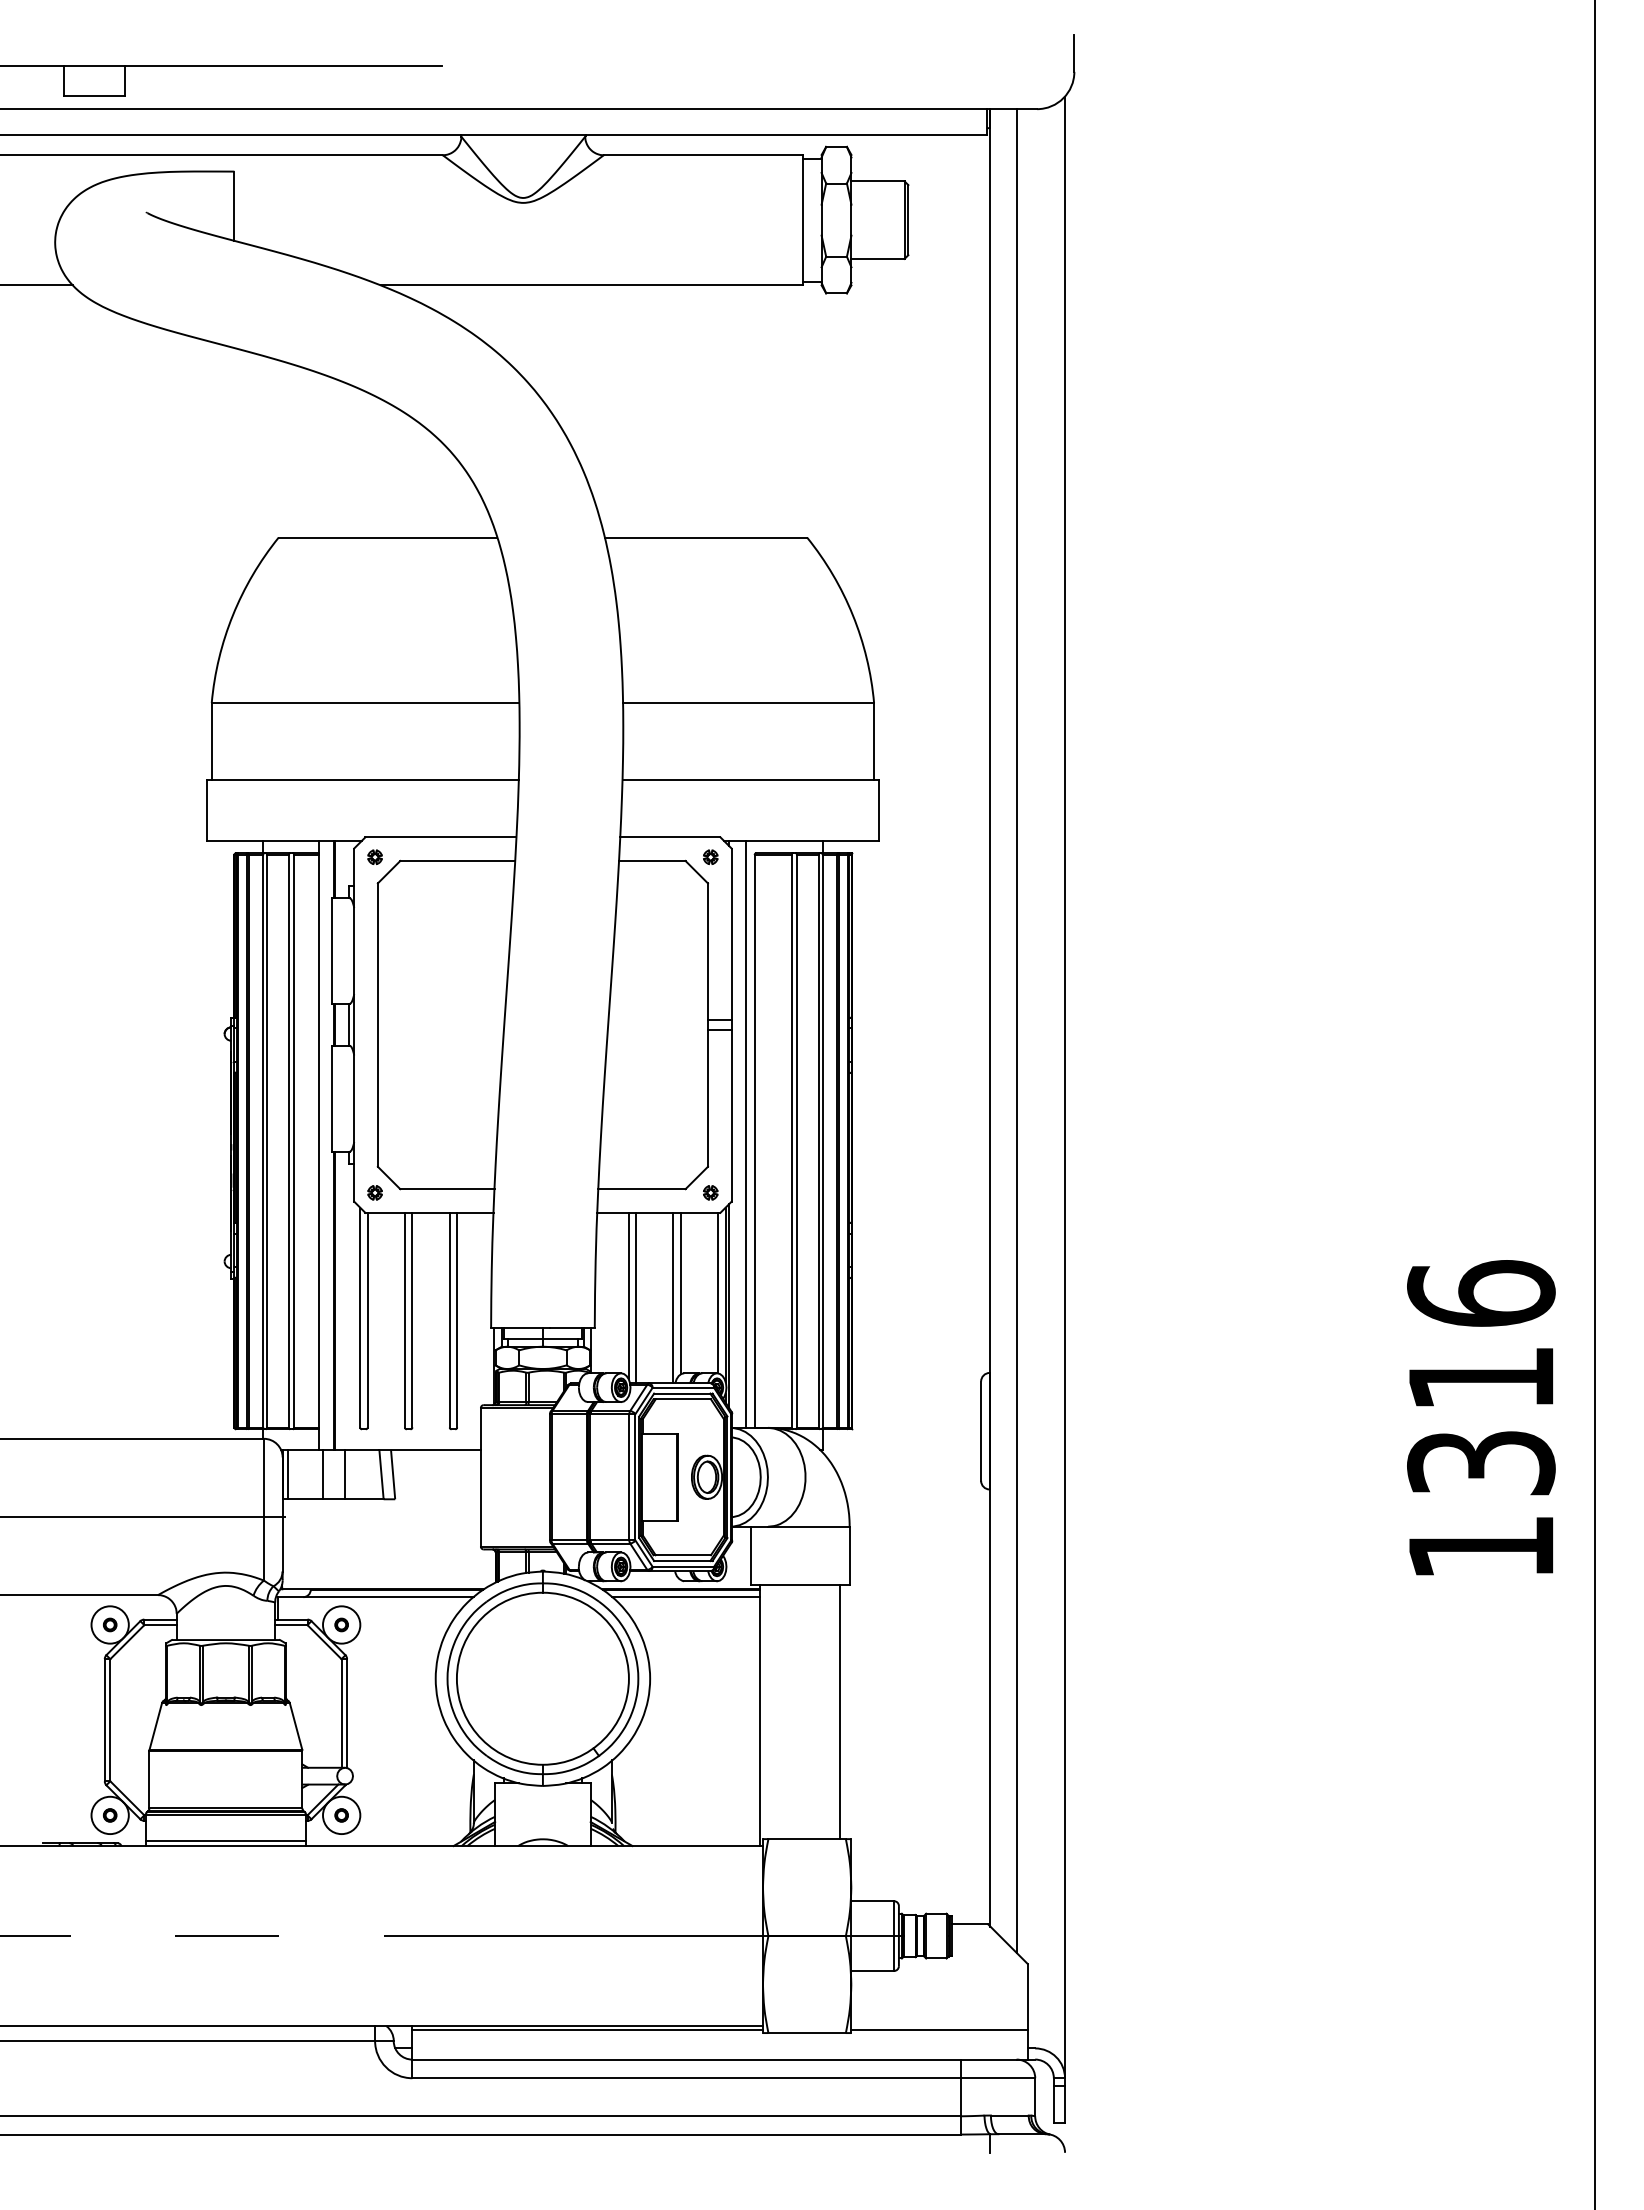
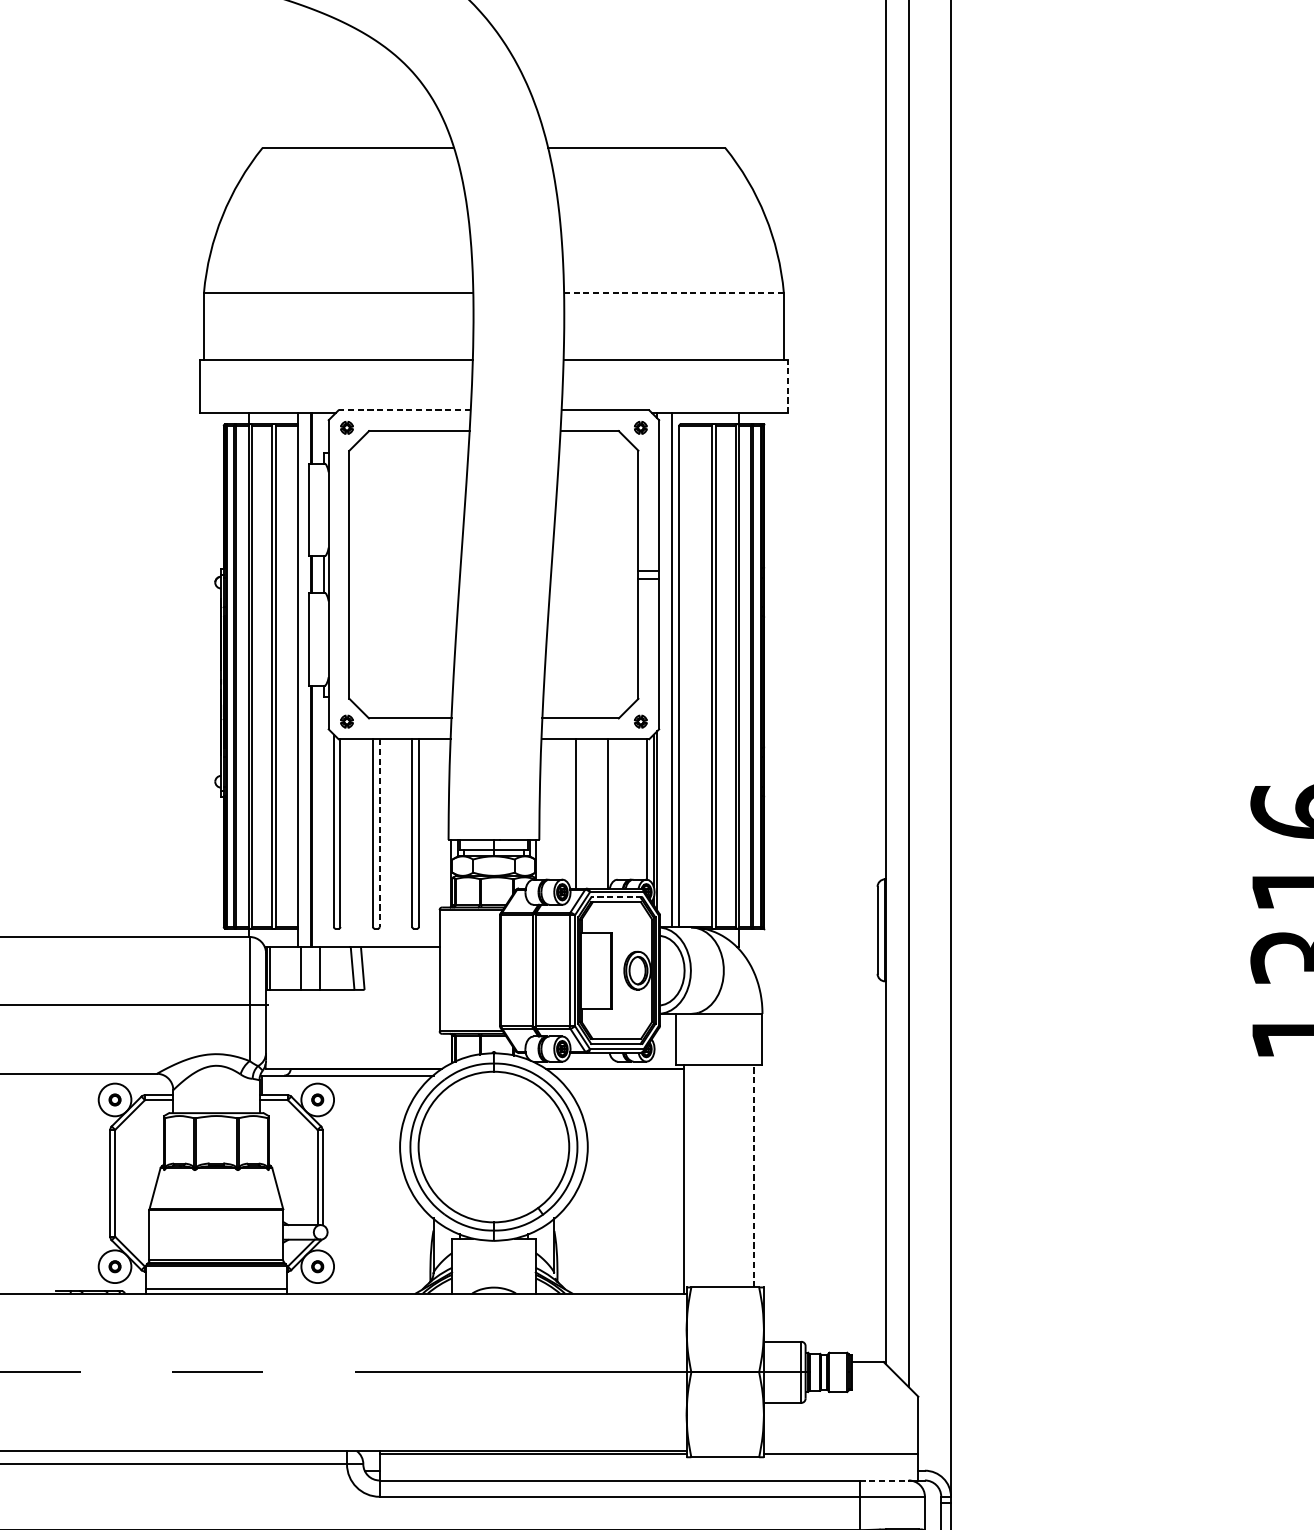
line: (748, 702) -> (673, 292), solid -> dashed
line: (878, 809) -> (787, 386), solid -> dashed
line: (440, 837) -> (404, 410), solid -> dashed
line: (680, 1293) -> (614, 809), removed
line: (628, 1295) -> (568, 811), removed
line: (412, 1320) -> (379, 833), solid -> dashed
line: (682, 1393) -> (616, 897), solid -> dashed
line: (685, 1597) -> (618, 1075), removed
line: (840, 1711) -> (754, 1175), solid -> dashed
line: (988, 2059) -> (884, 1480), solid -> dashed

